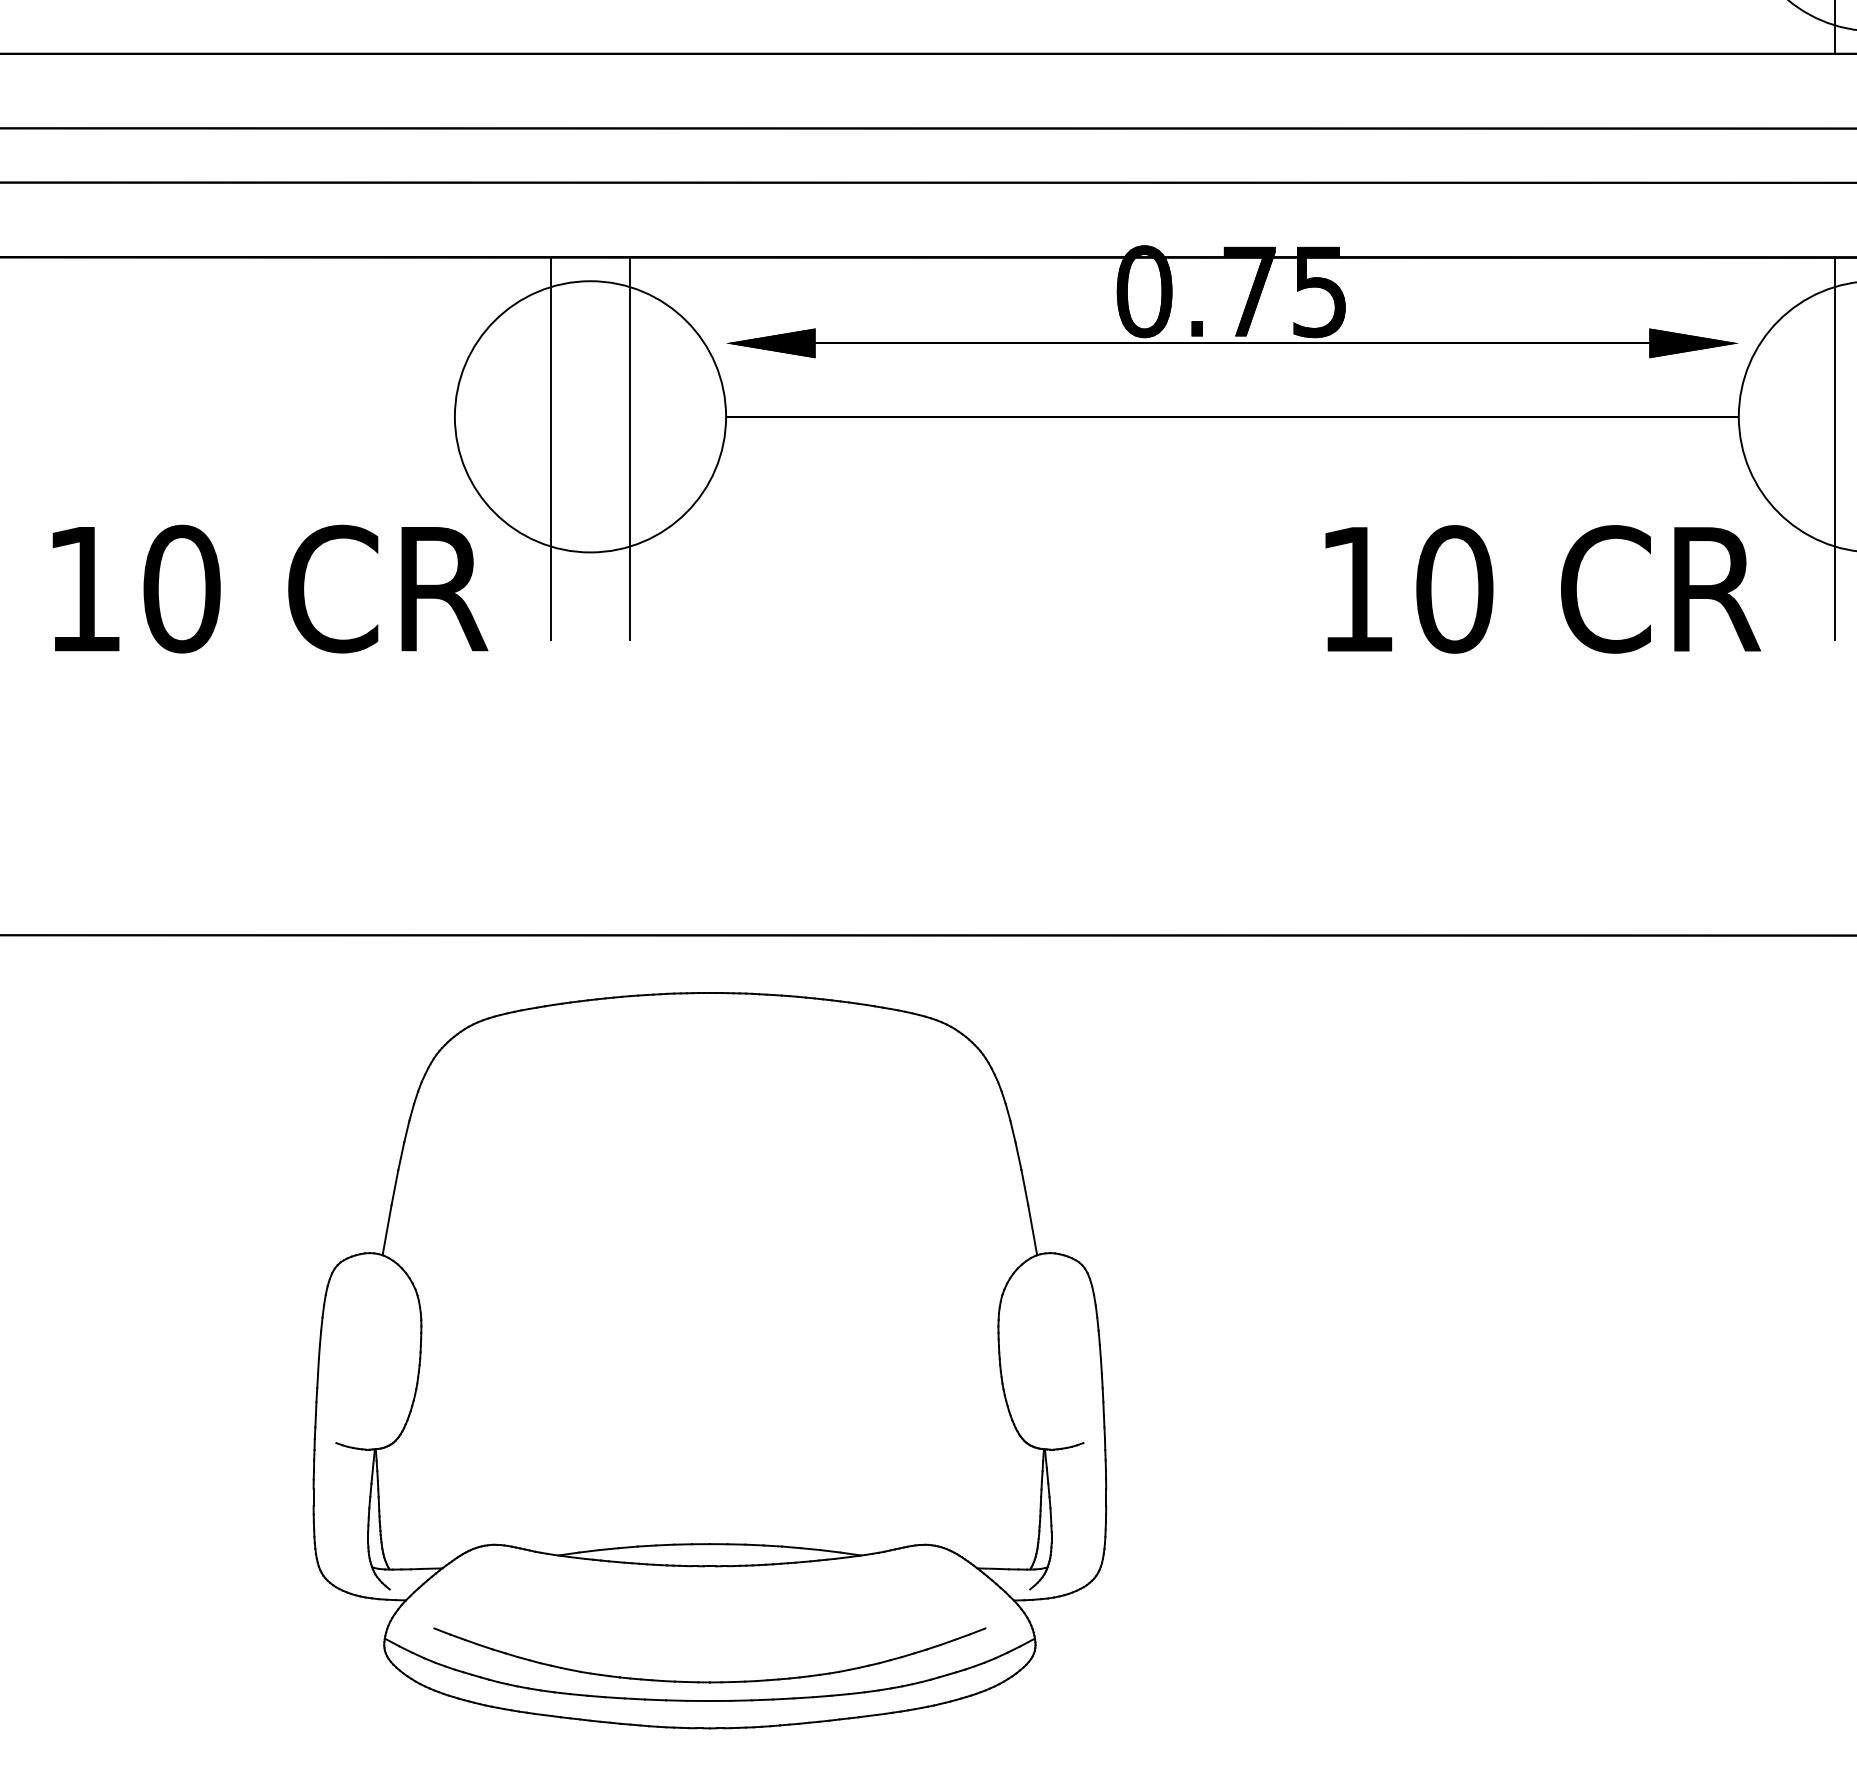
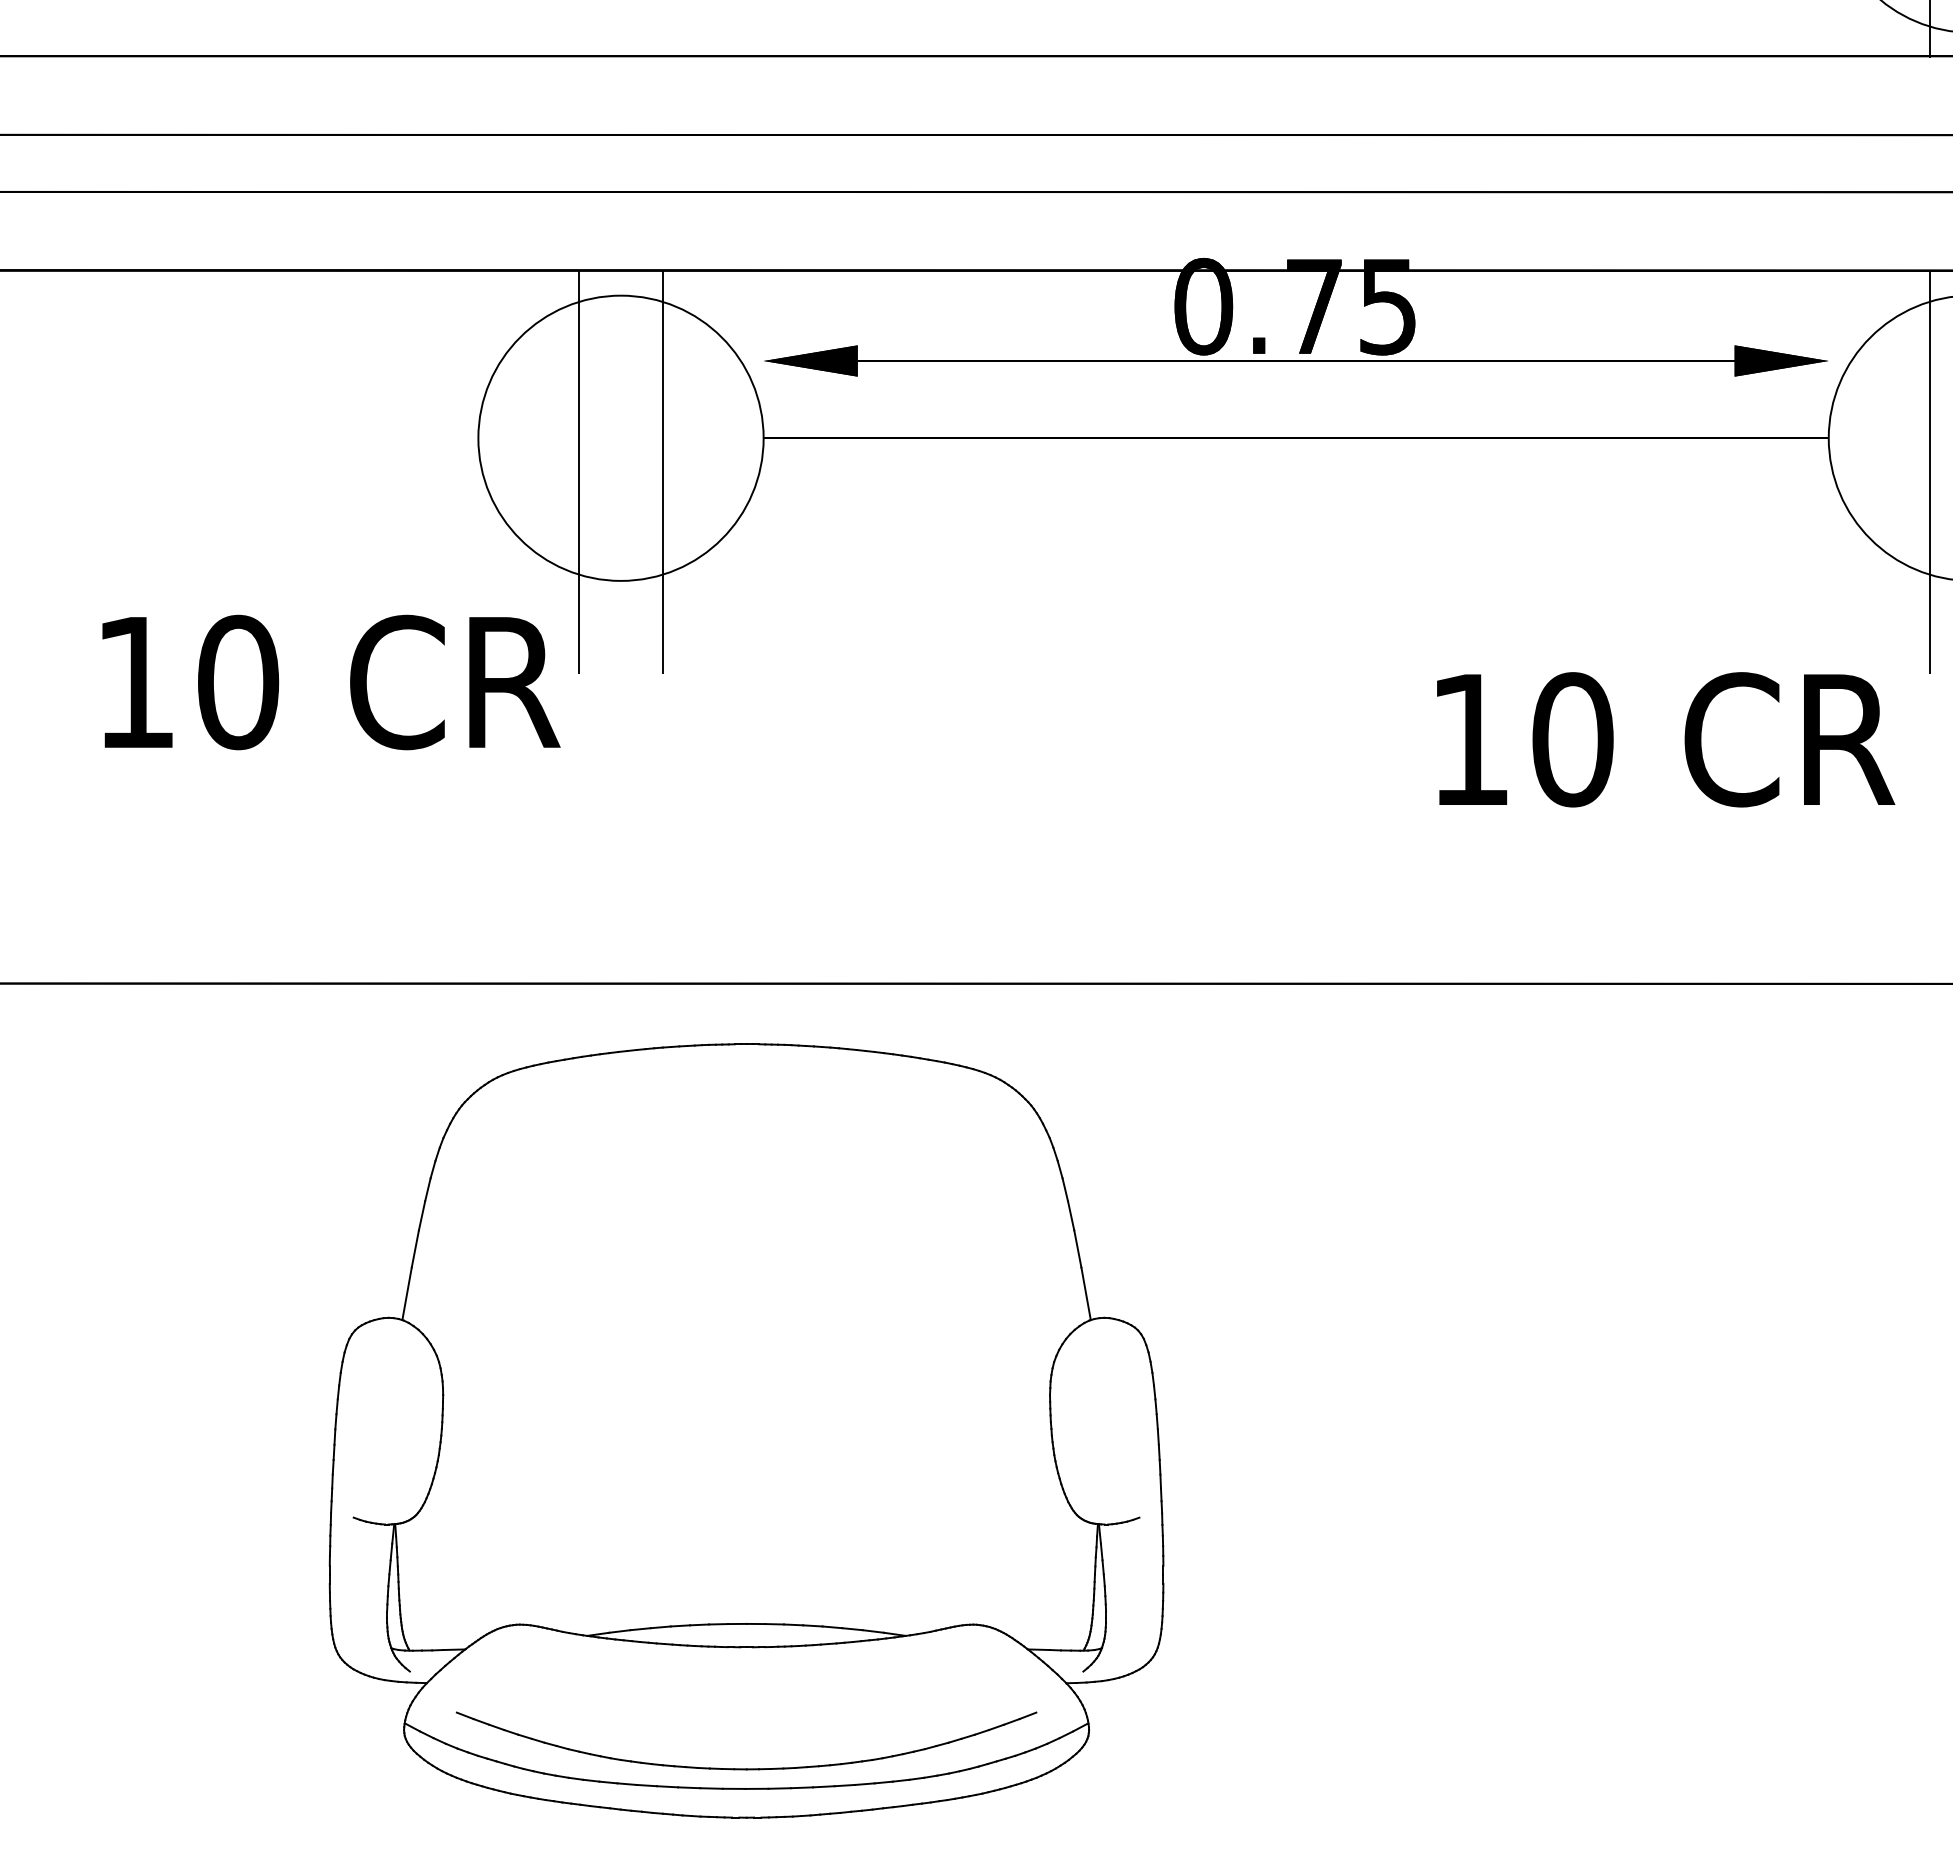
text: (270, 589) -> (331, 682), moved
text: (1543, 589) -> (1666, 739), moved

